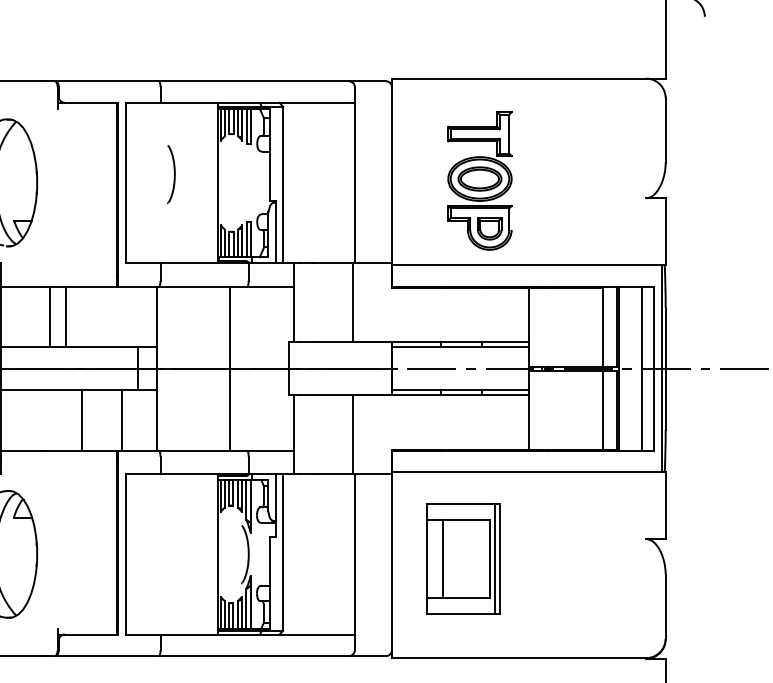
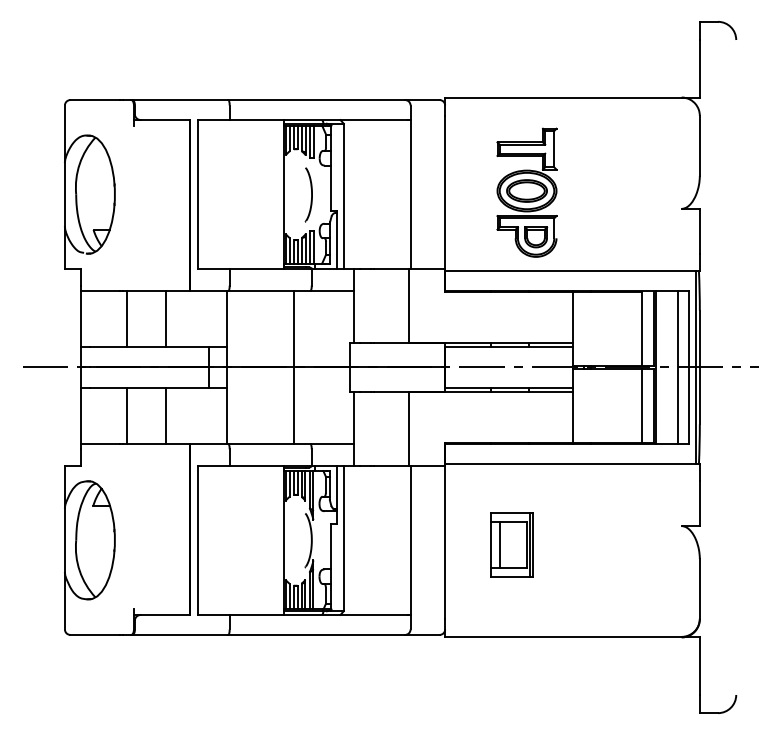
curve: (174, 174) -> (311, 194), moved
line: (65, 317) -> (165, 319), moved
line: (81, 420) -> (126, 415), moved
line: (121, 420) -> (165, 415), moved
part: (463, 558) -> (511, 544), size x0.62

